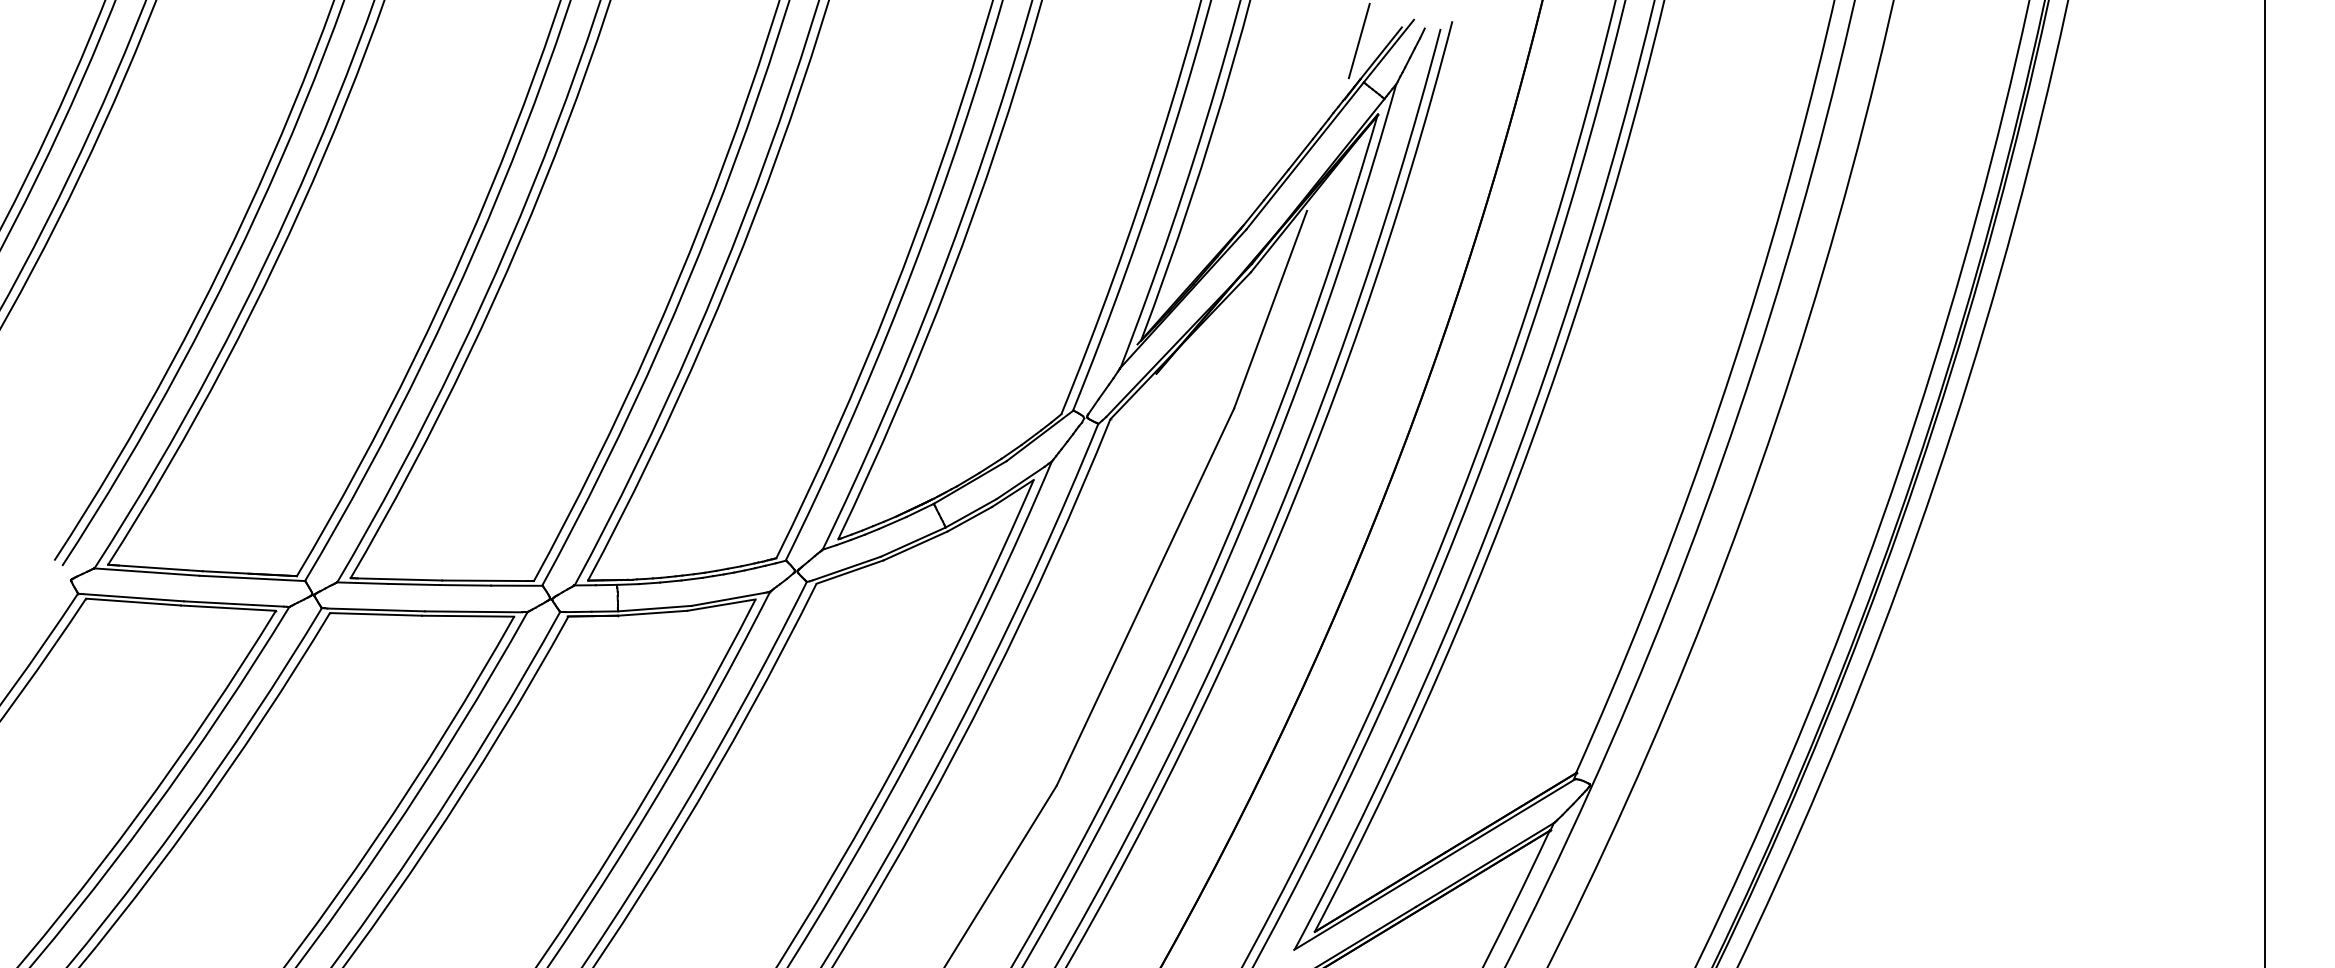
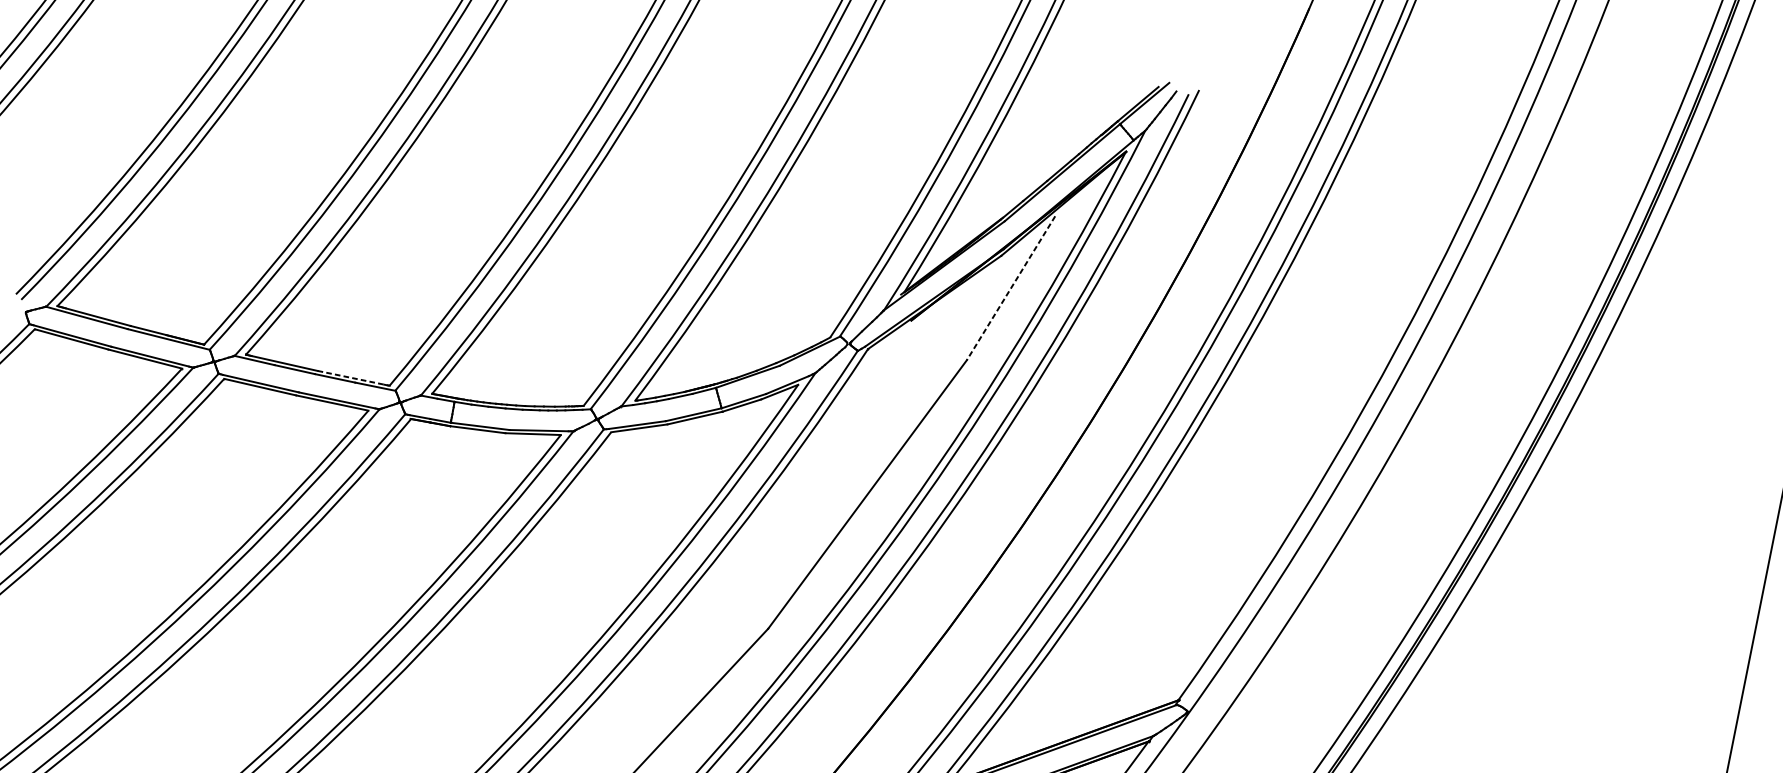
line: (1358, 40) -> (1122, 90), removed
line: (1270, 310) -> (1010, 288), solid -> dashed
line: (488, 580) -> (353, 378), solid -> dashed

